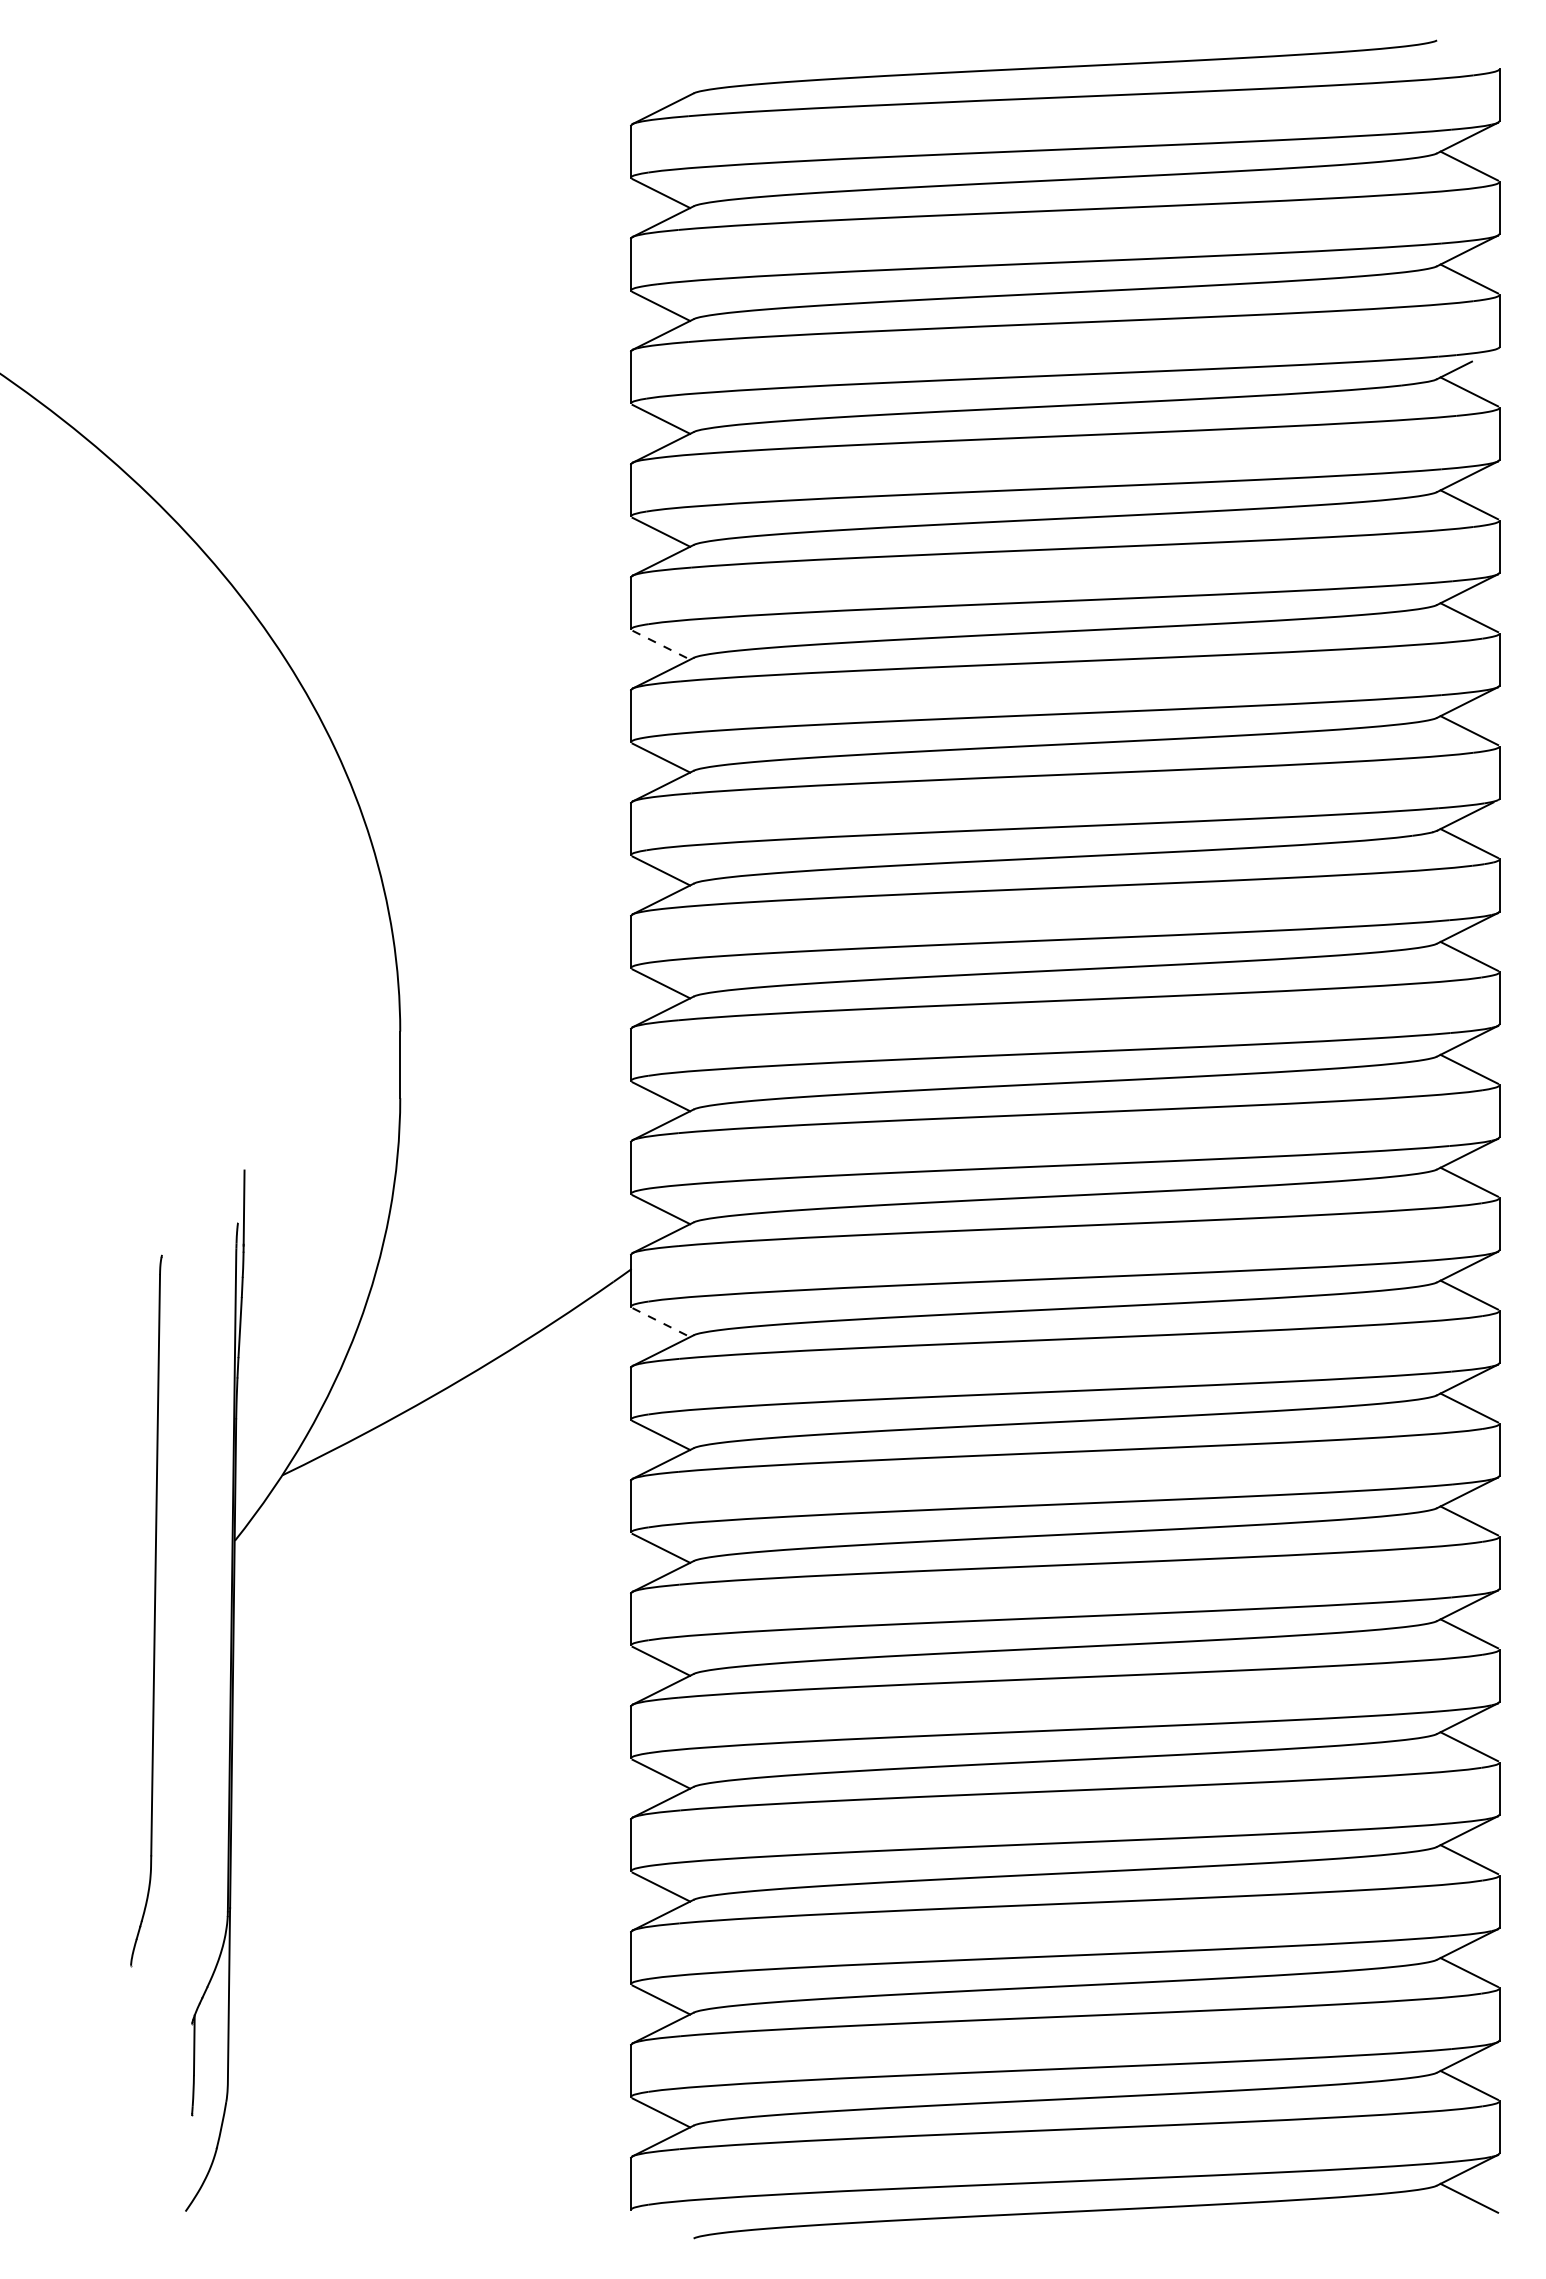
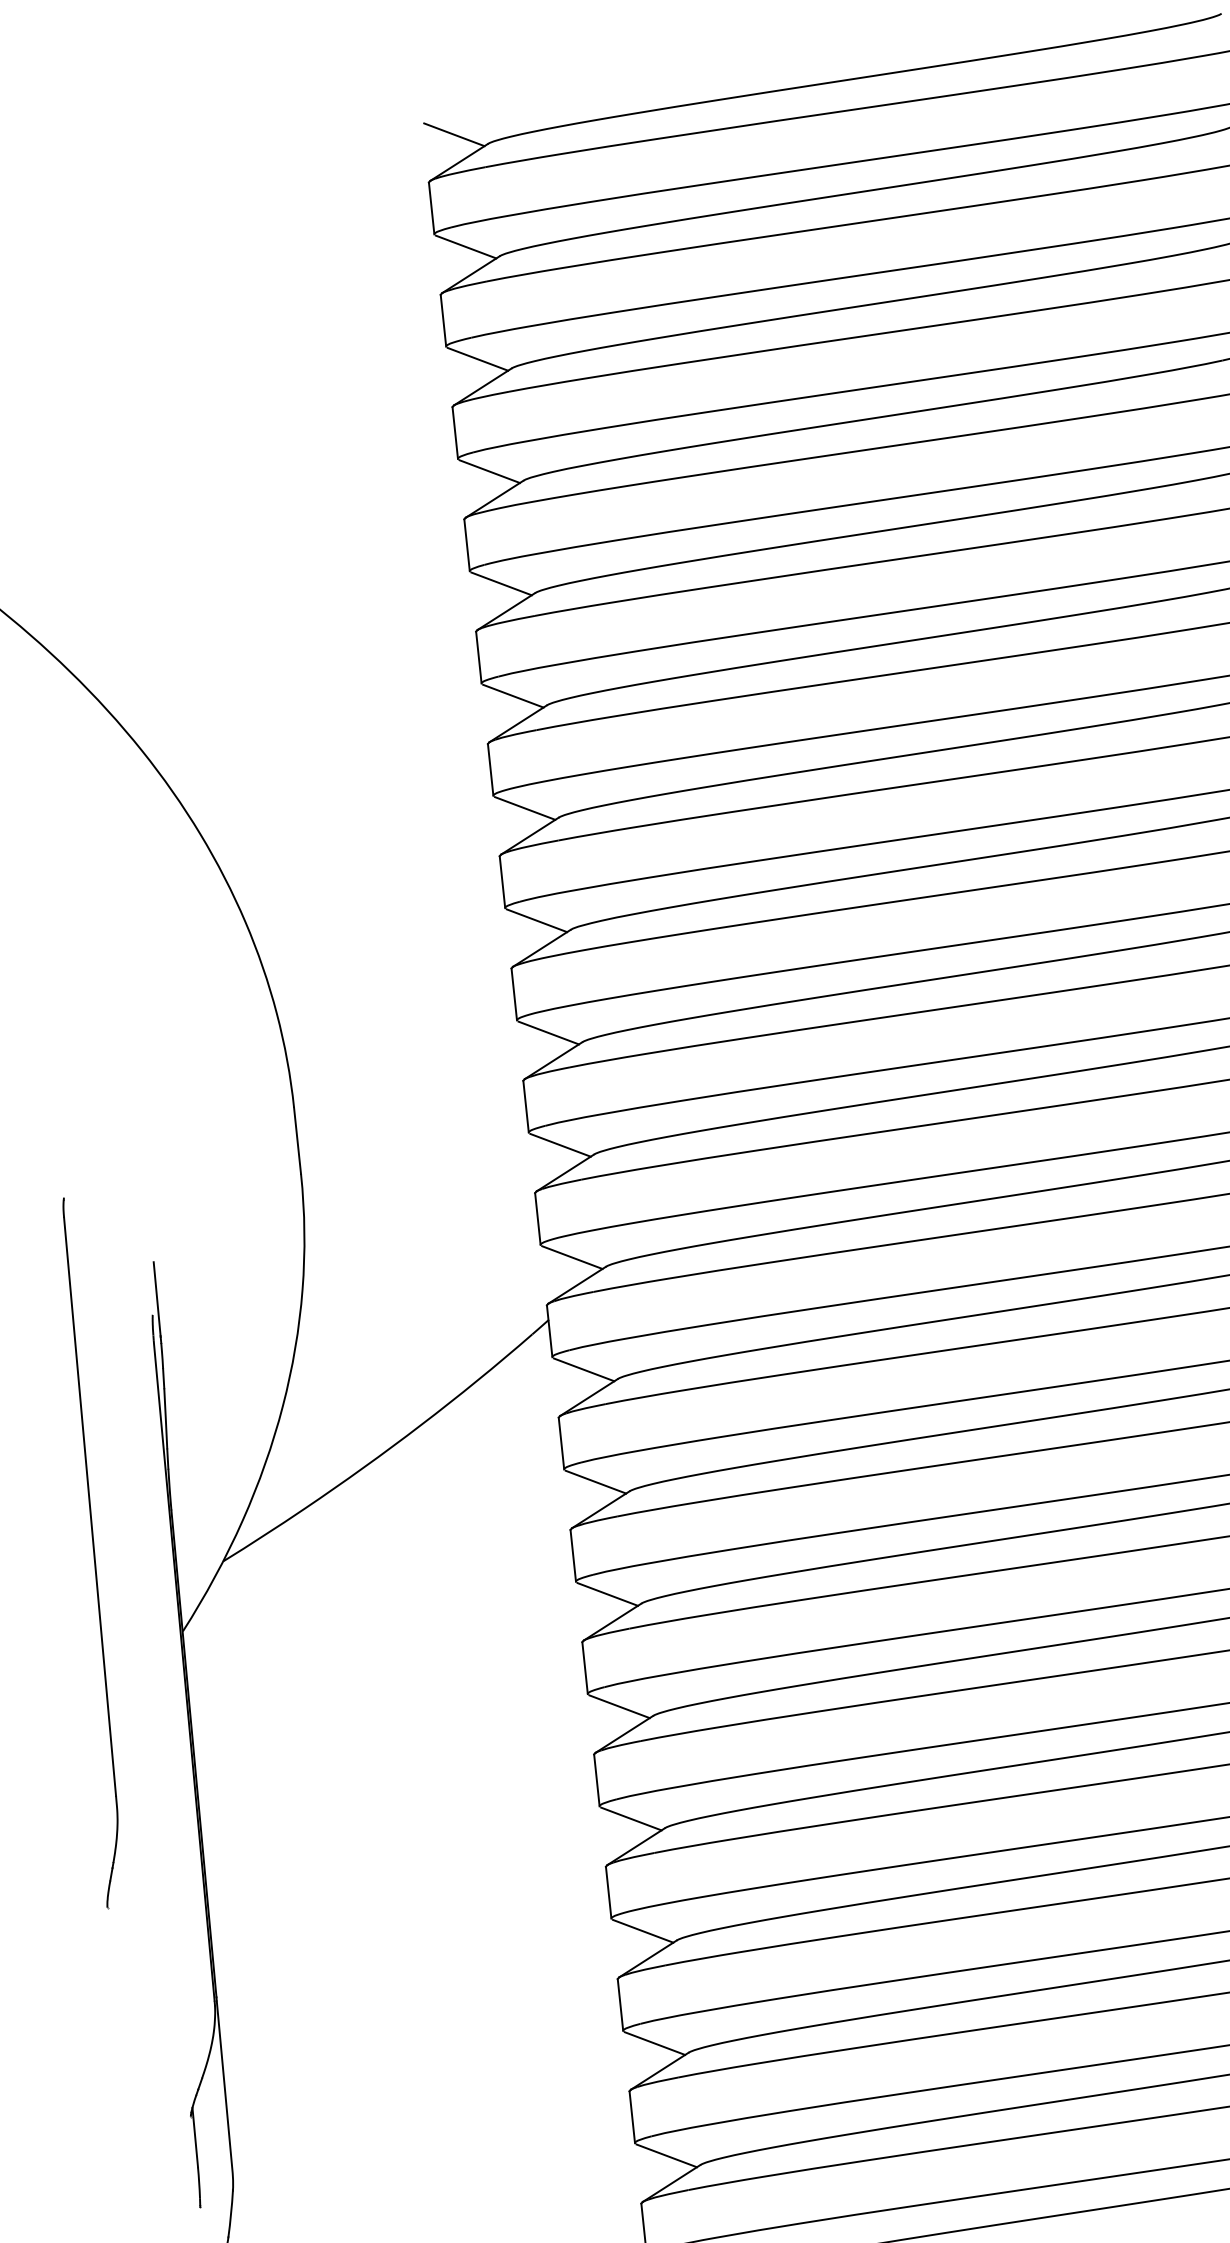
line: (661, 80) -> (454, 134), added
line: (661, 645) -> (513, 696), dashed -> solid
line: (661, 1322) -> (584, 1369), dashed -> solid
part: (154, 1610) -> (93, 1552), moved

